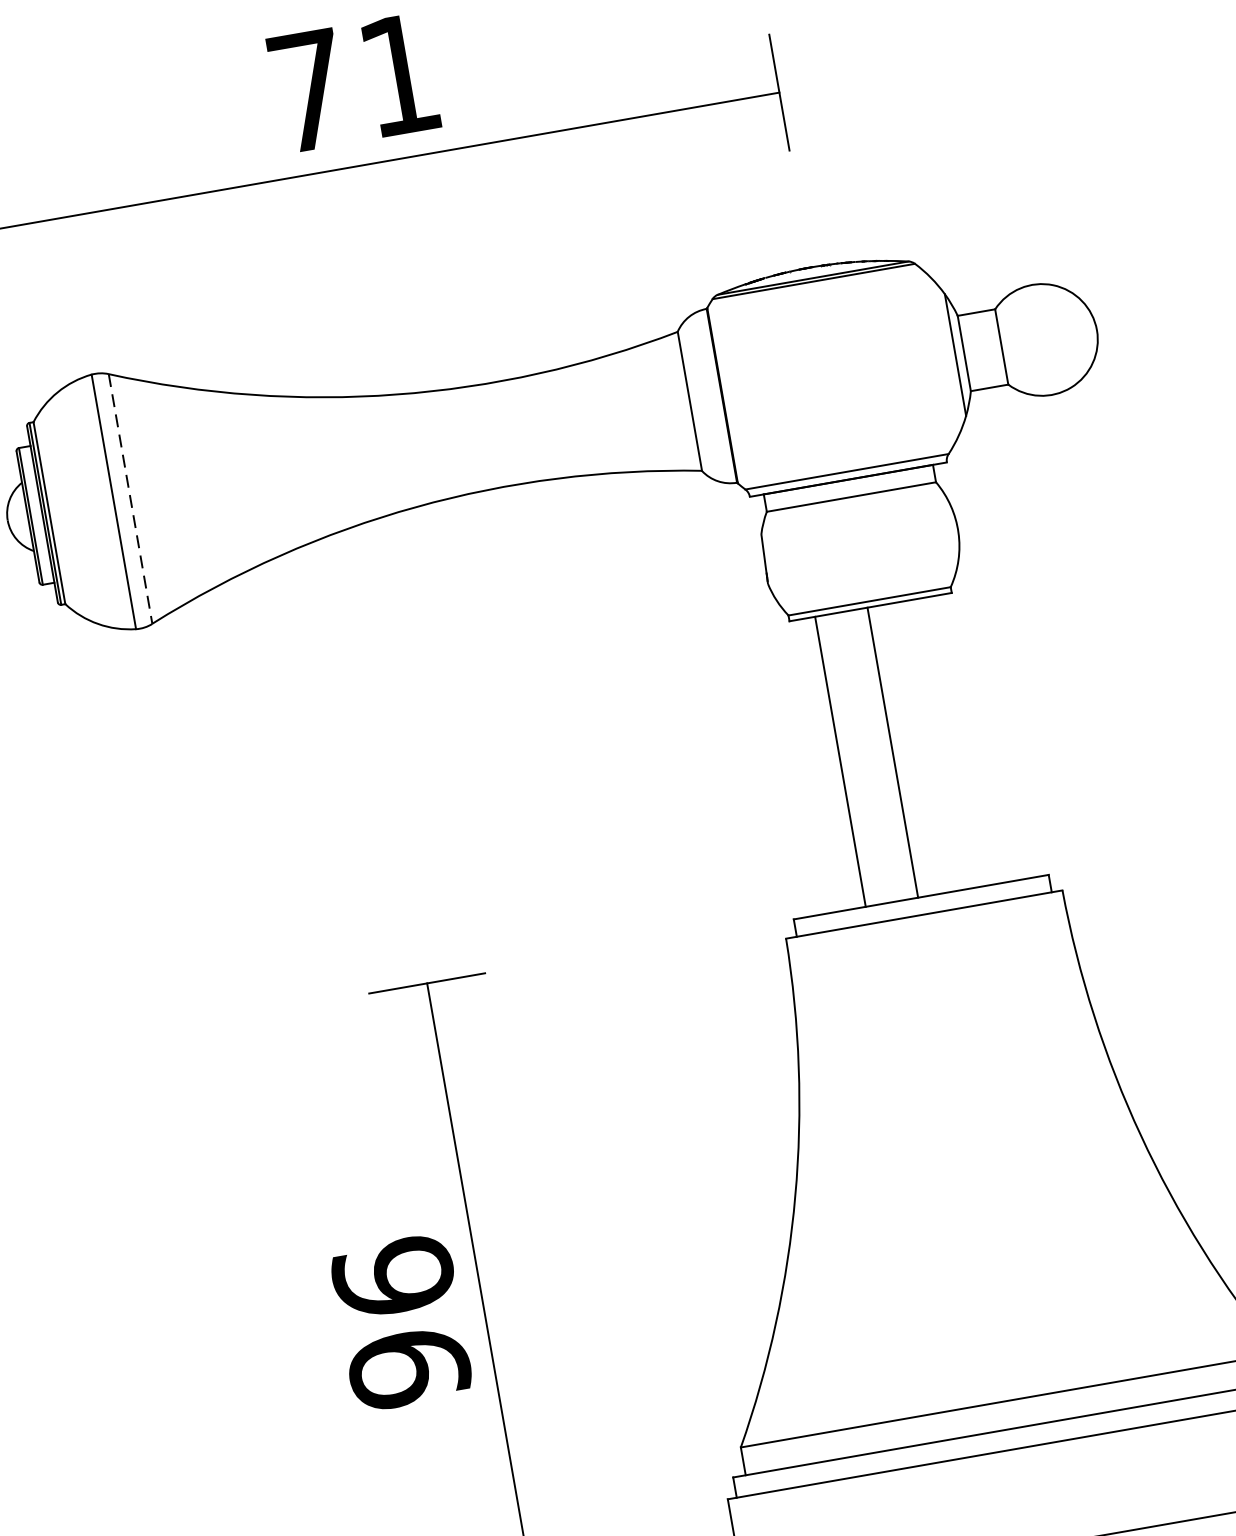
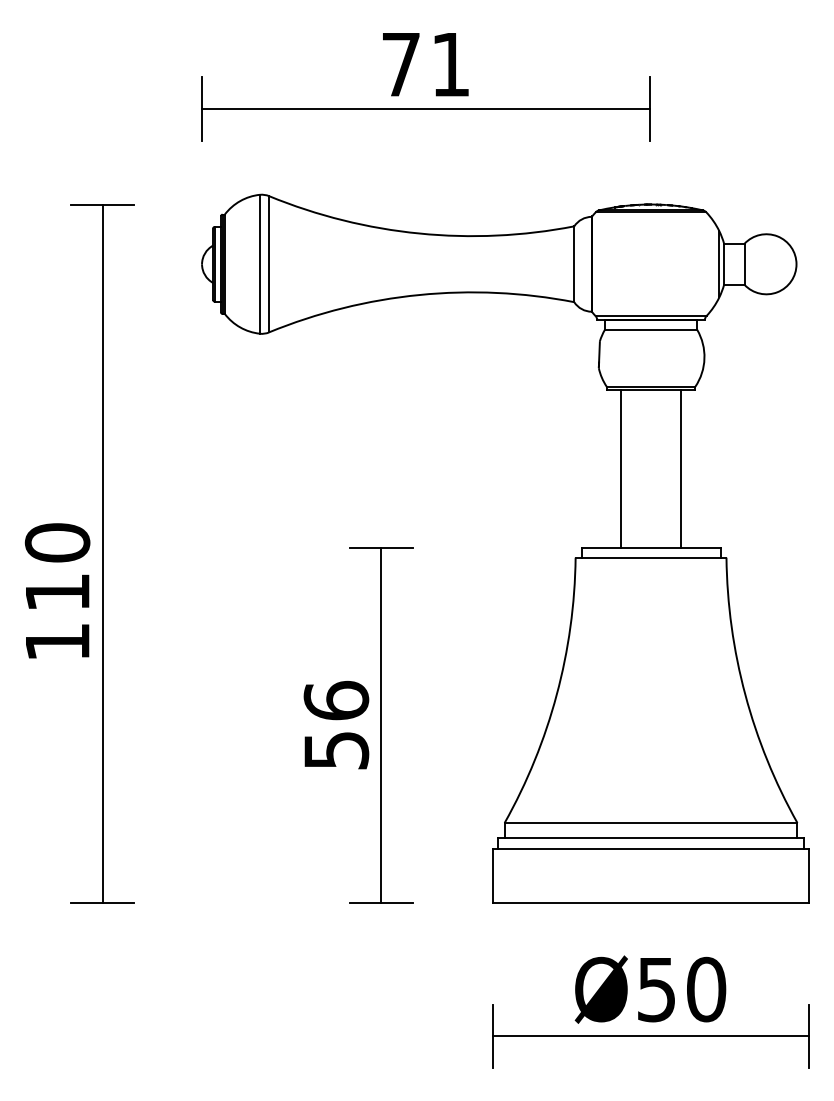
line: (131, 499) -> (269, 264), dashed -> solid
line: (892, 751) -> (681, 468), moved
text: (409, 1368) -> (336, 750), 96 -> 56

